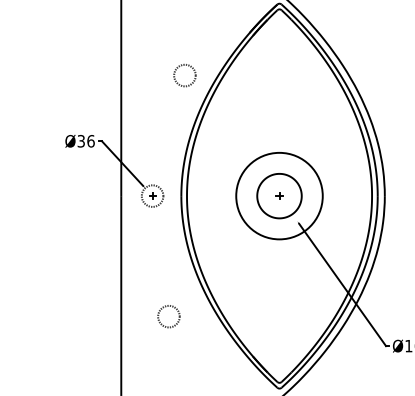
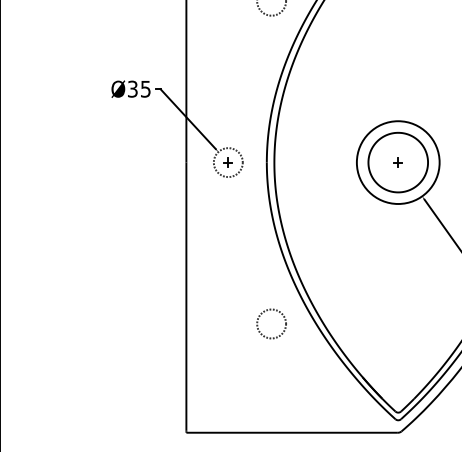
text: (90, 141) -> (145, 89), Ø36 -> Ø35
circle: (279, 196) -> (398, 163), size x0.71
circle: (168, 316) -> (271, 323), moved

